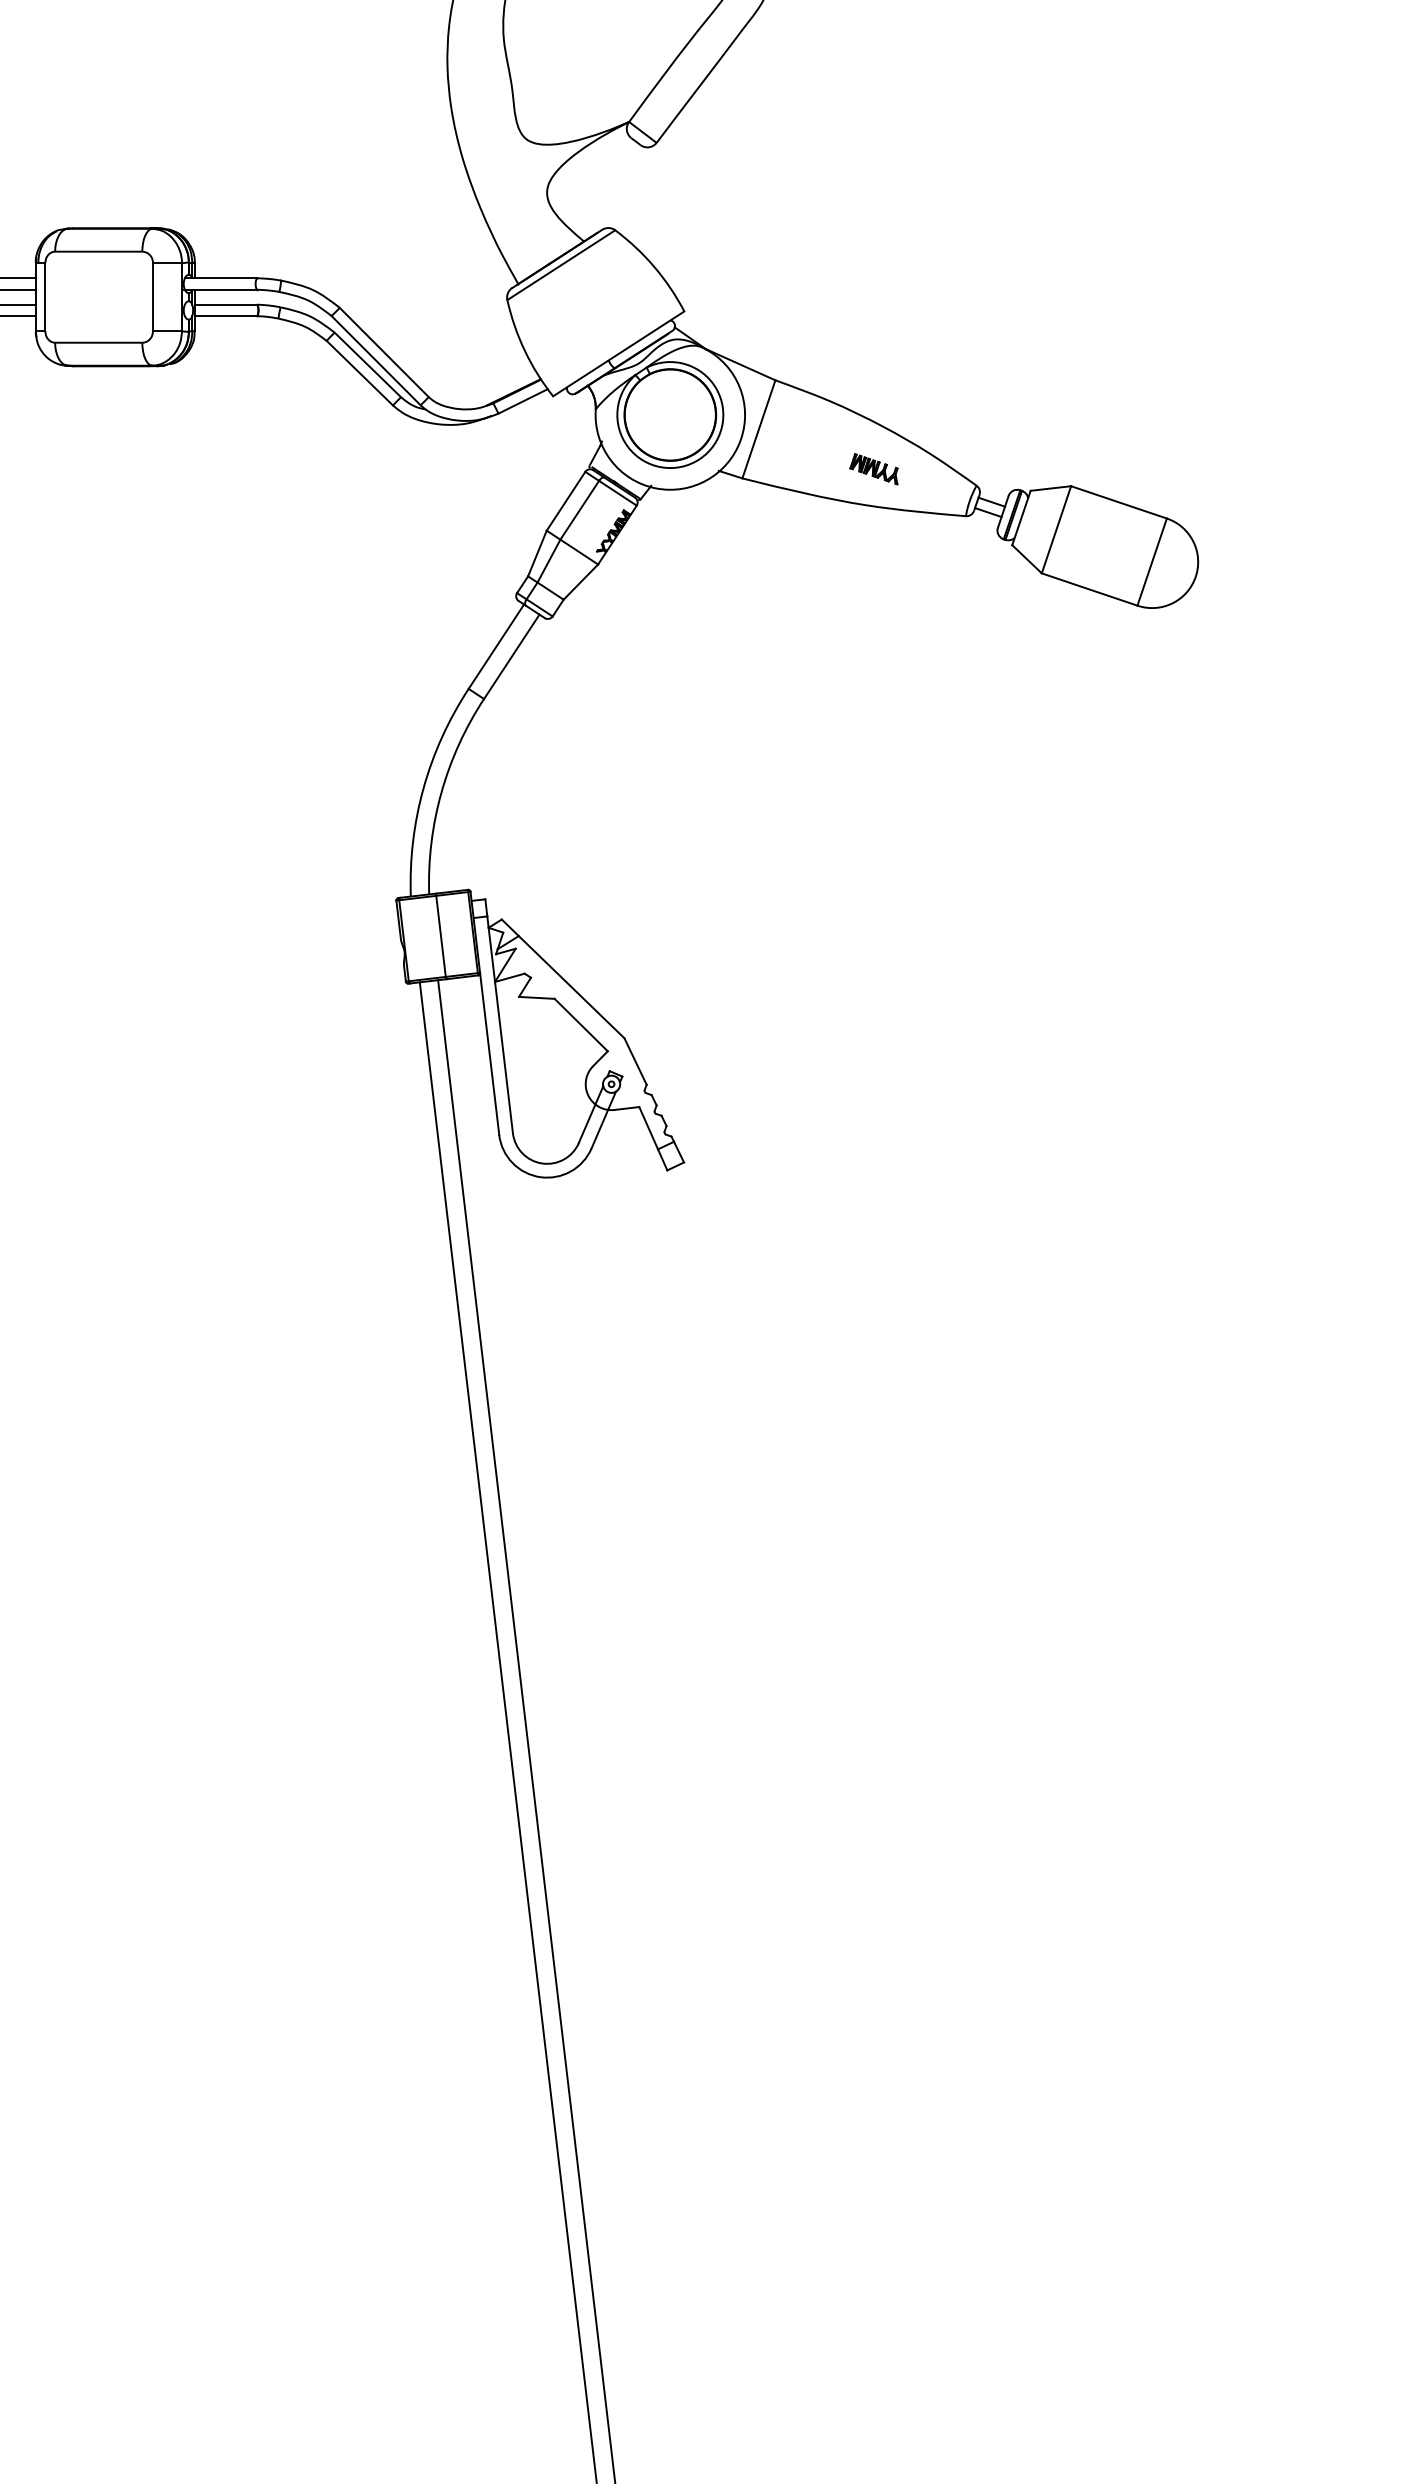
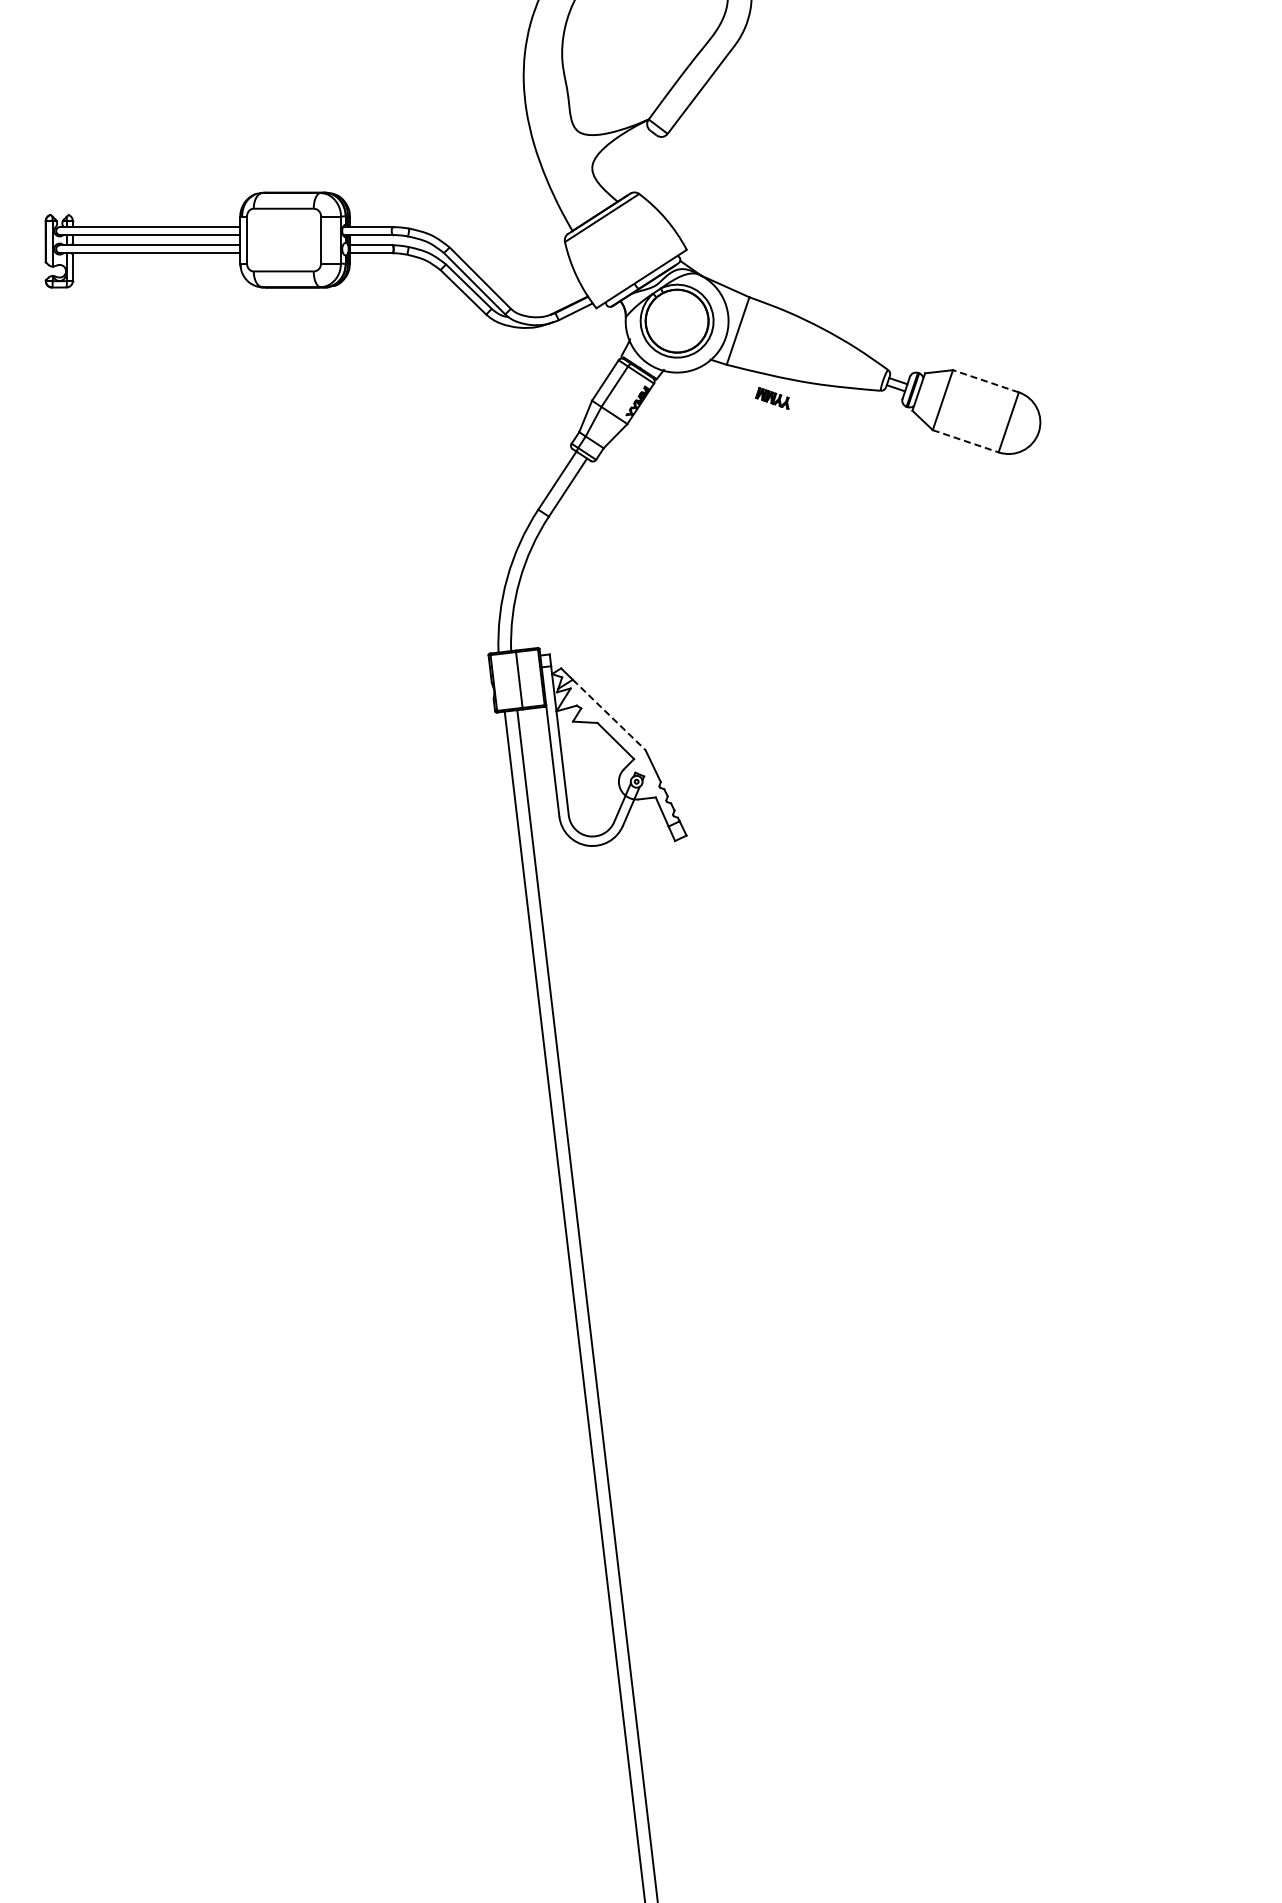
part: (874, 469) -> (772, 398), moved
line: (1118, 502) -> (985, 381), solid -> dashed
line: (1089, 589) -> (965, 441), solid -> dashed
line: (572, 986) -> (609, 714), solid -> dashed

